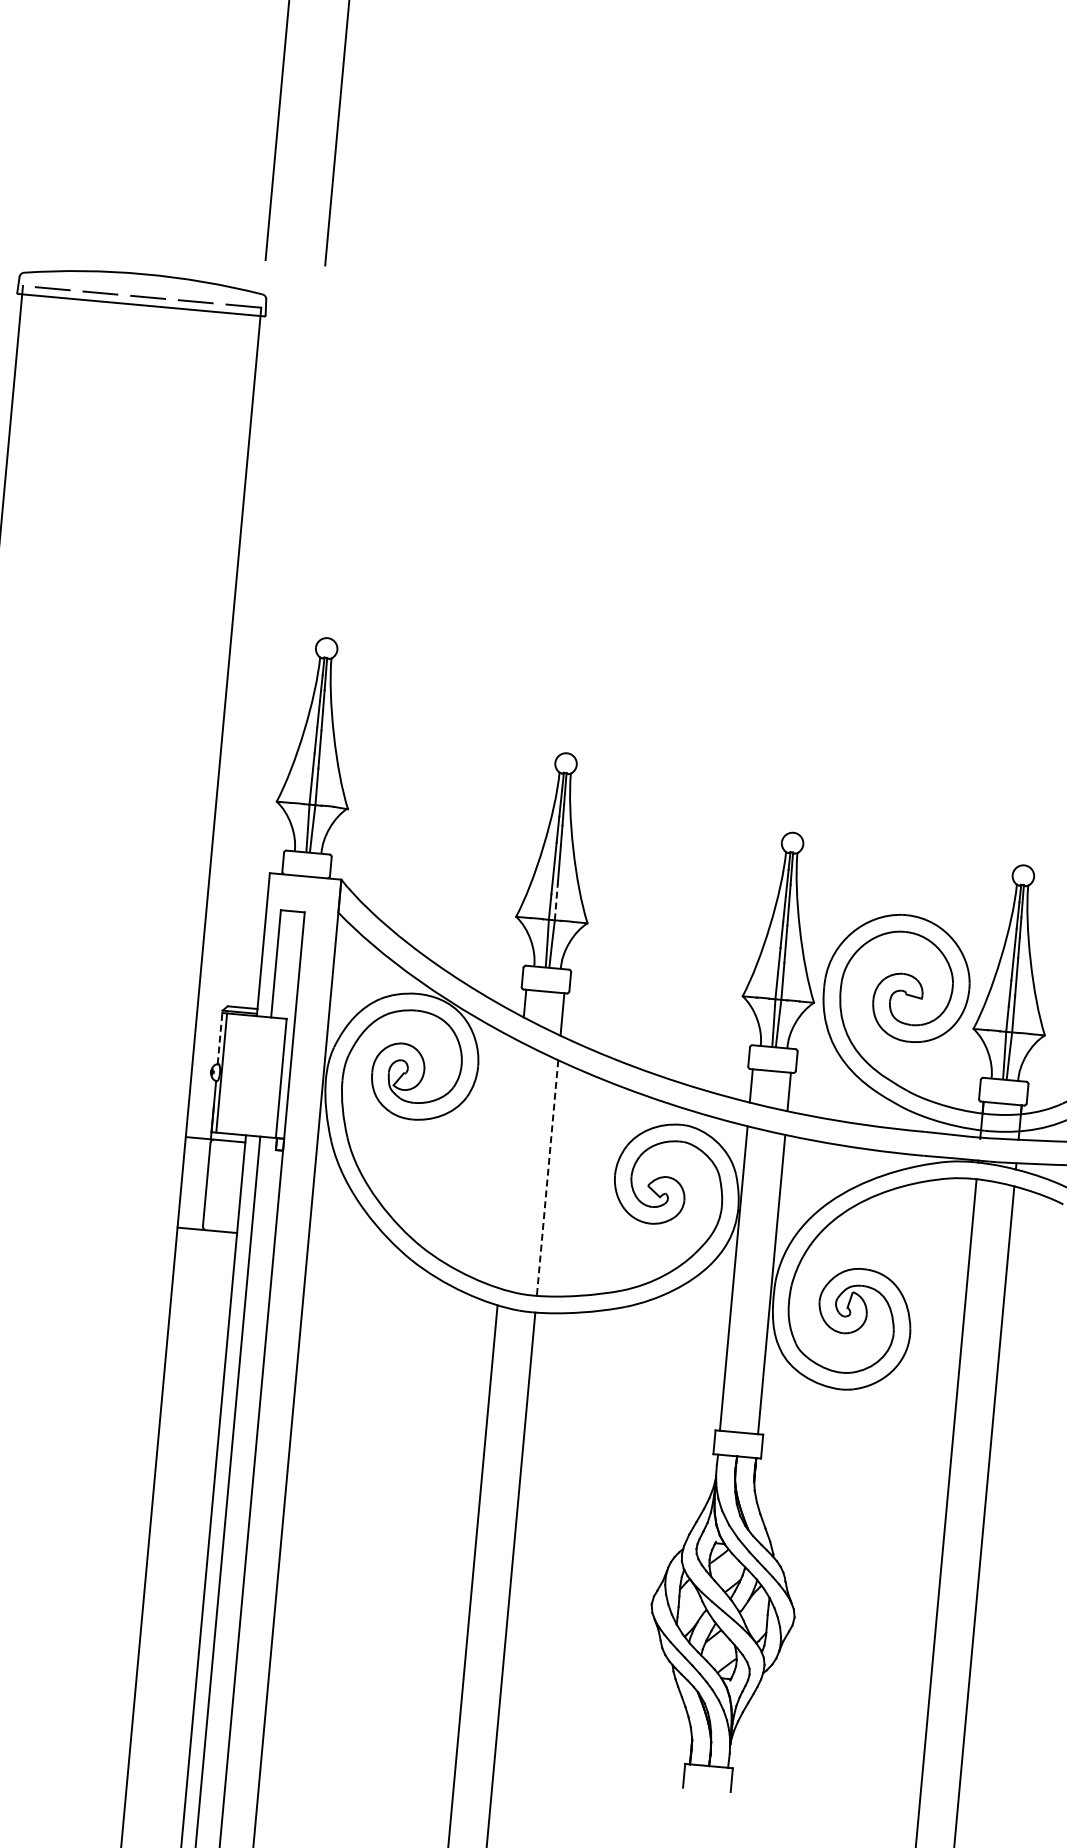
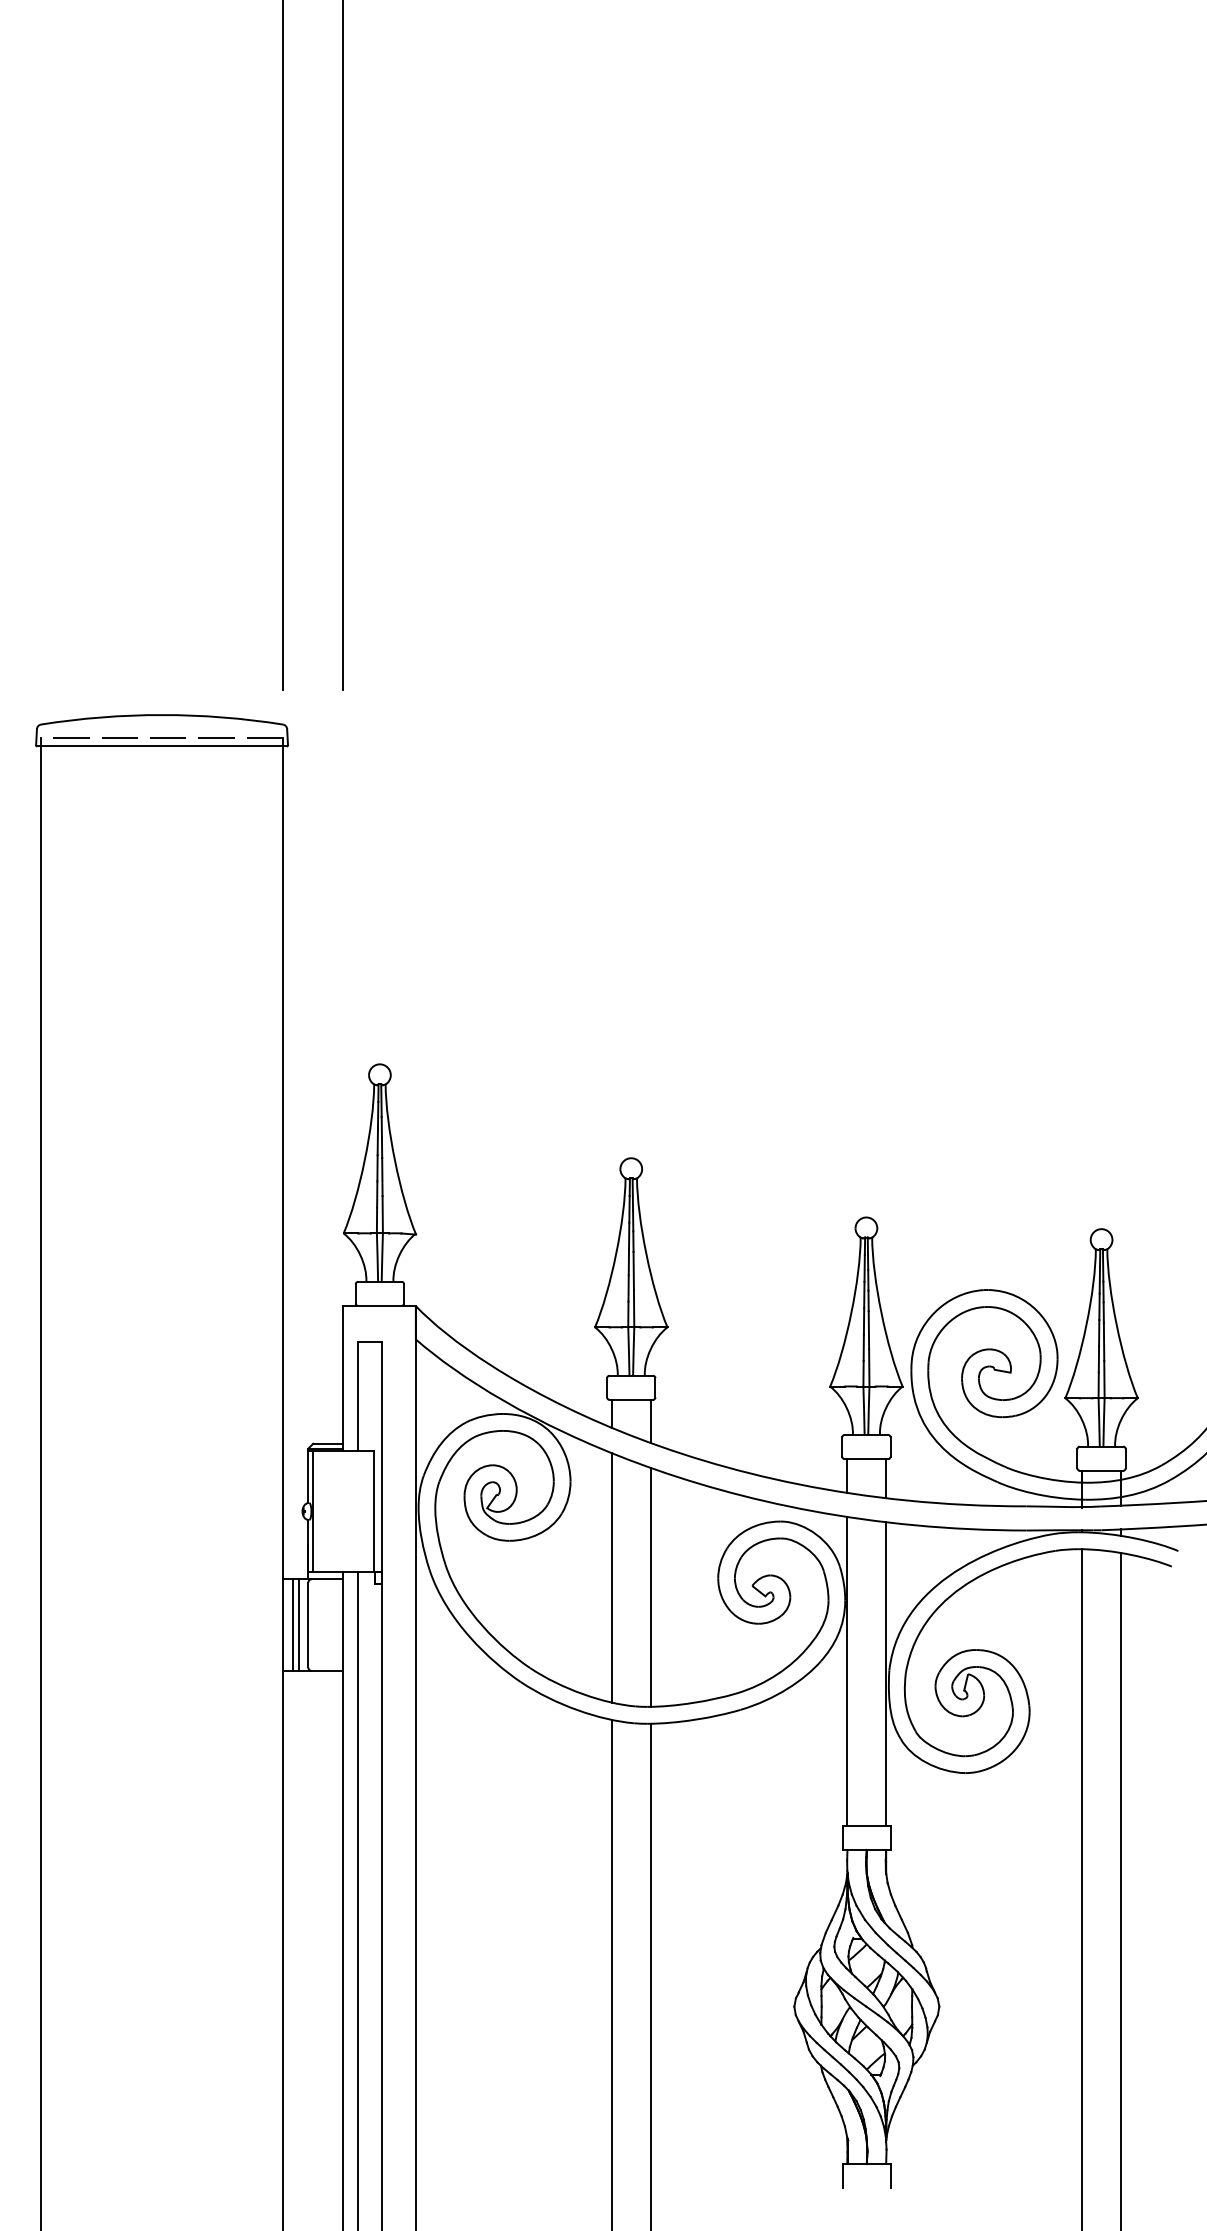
line: (556, 901) -> (634, 1308), dashed -> solid
line: (220, 1037) -> (308, 1475), dashed -> solid
line: (509, 1164) -> (611, 1577), added
line: (547, 1178) -> (650, 1587), dashed -> solid
line: (191, 1183) -> (292, 1625), added
line: (197, 1184) -> (298, 1625), added

